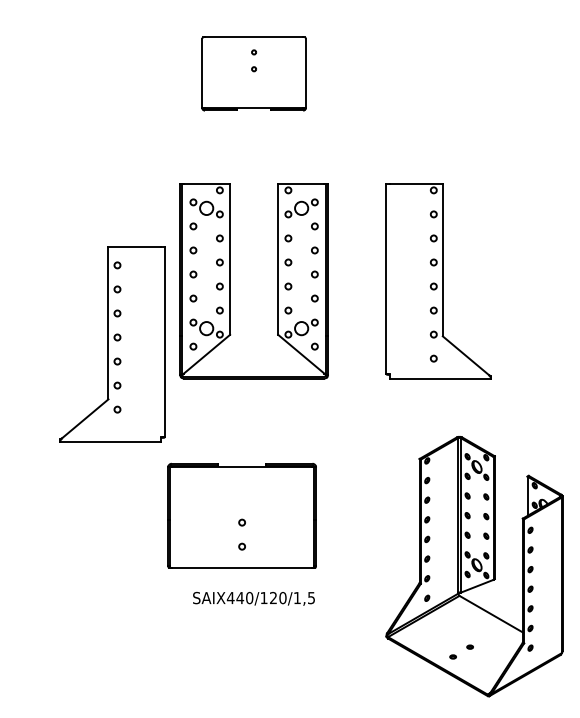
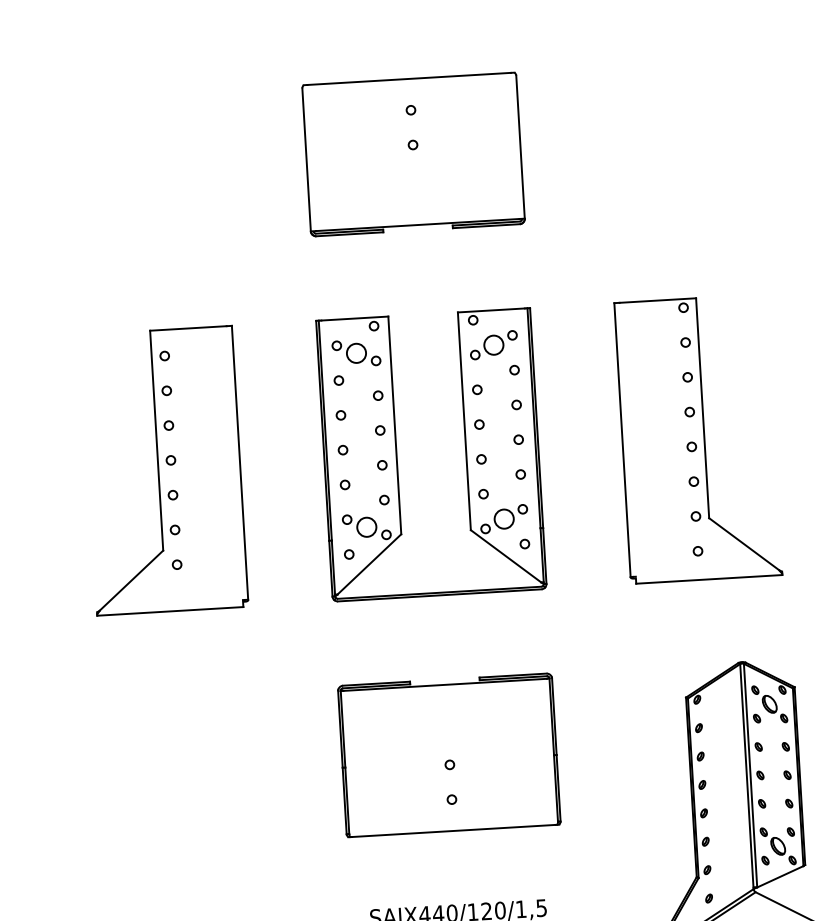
part: (253, 73) -> (412, 154), size x1.43
part: (112, 344) -> (164, 470), moved
part: (241, 515) -> (448, 754), moved

